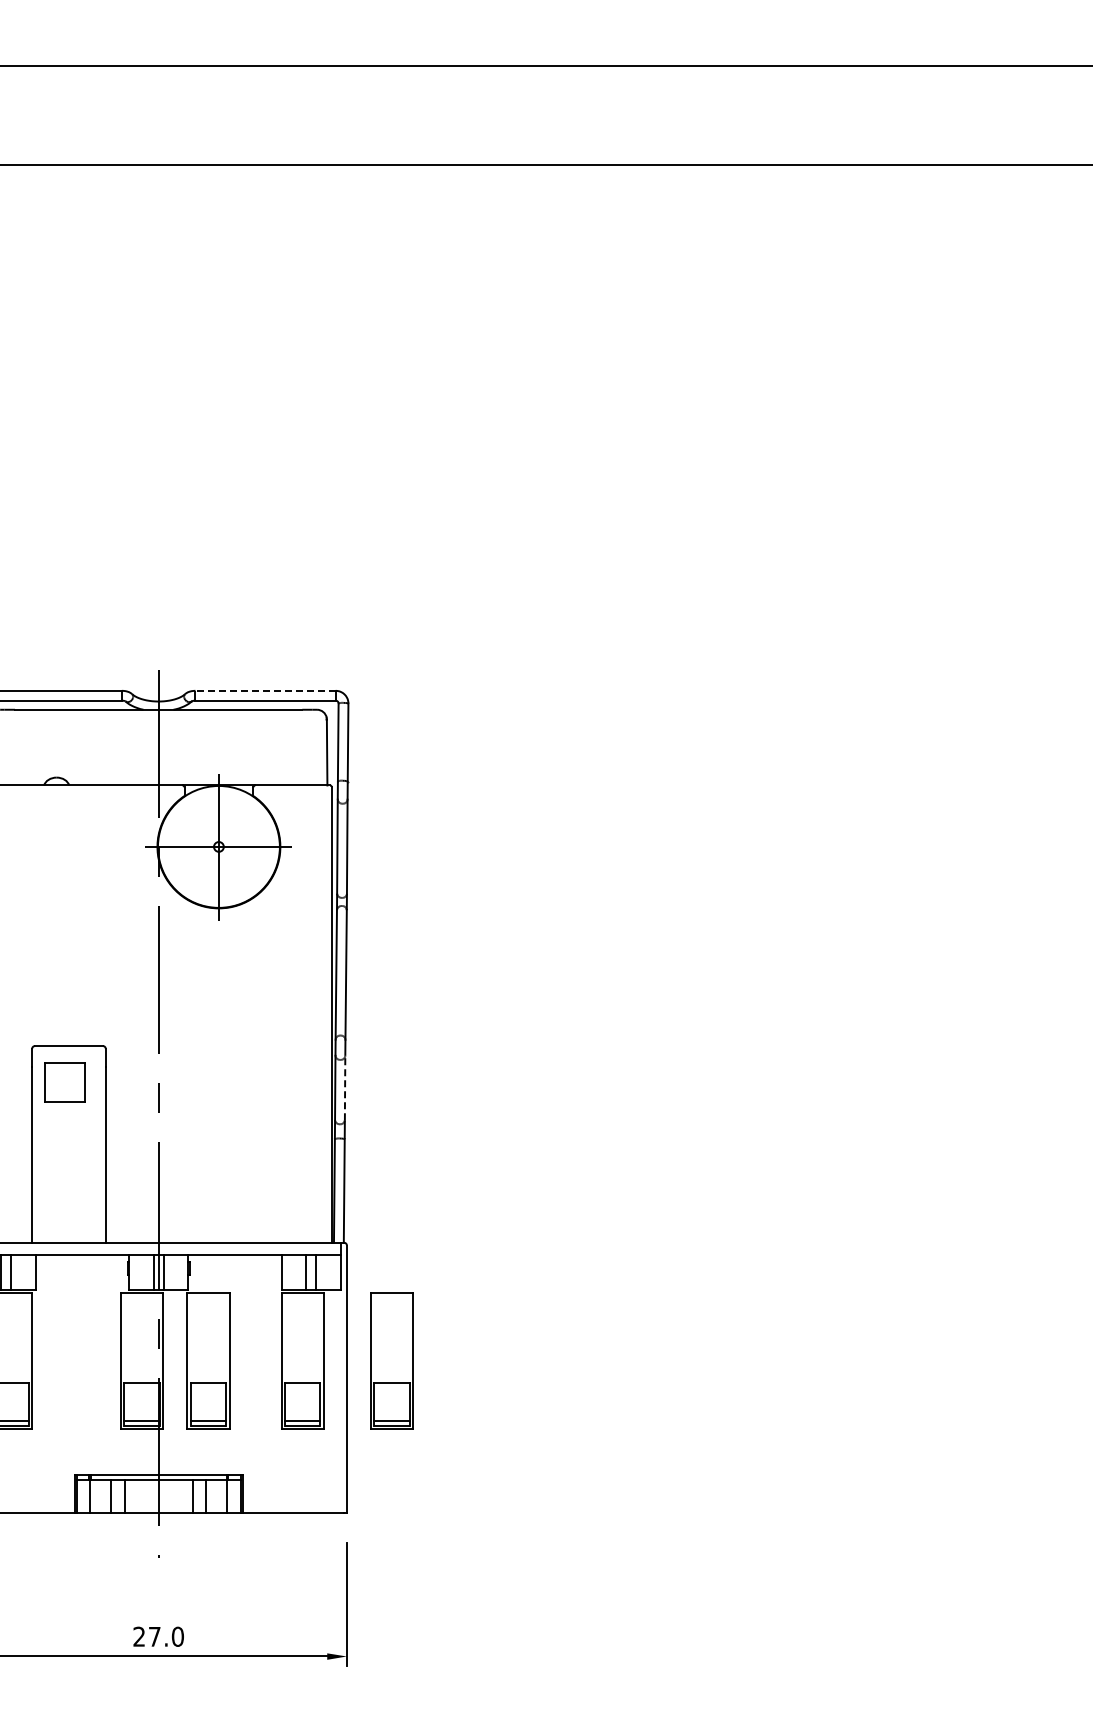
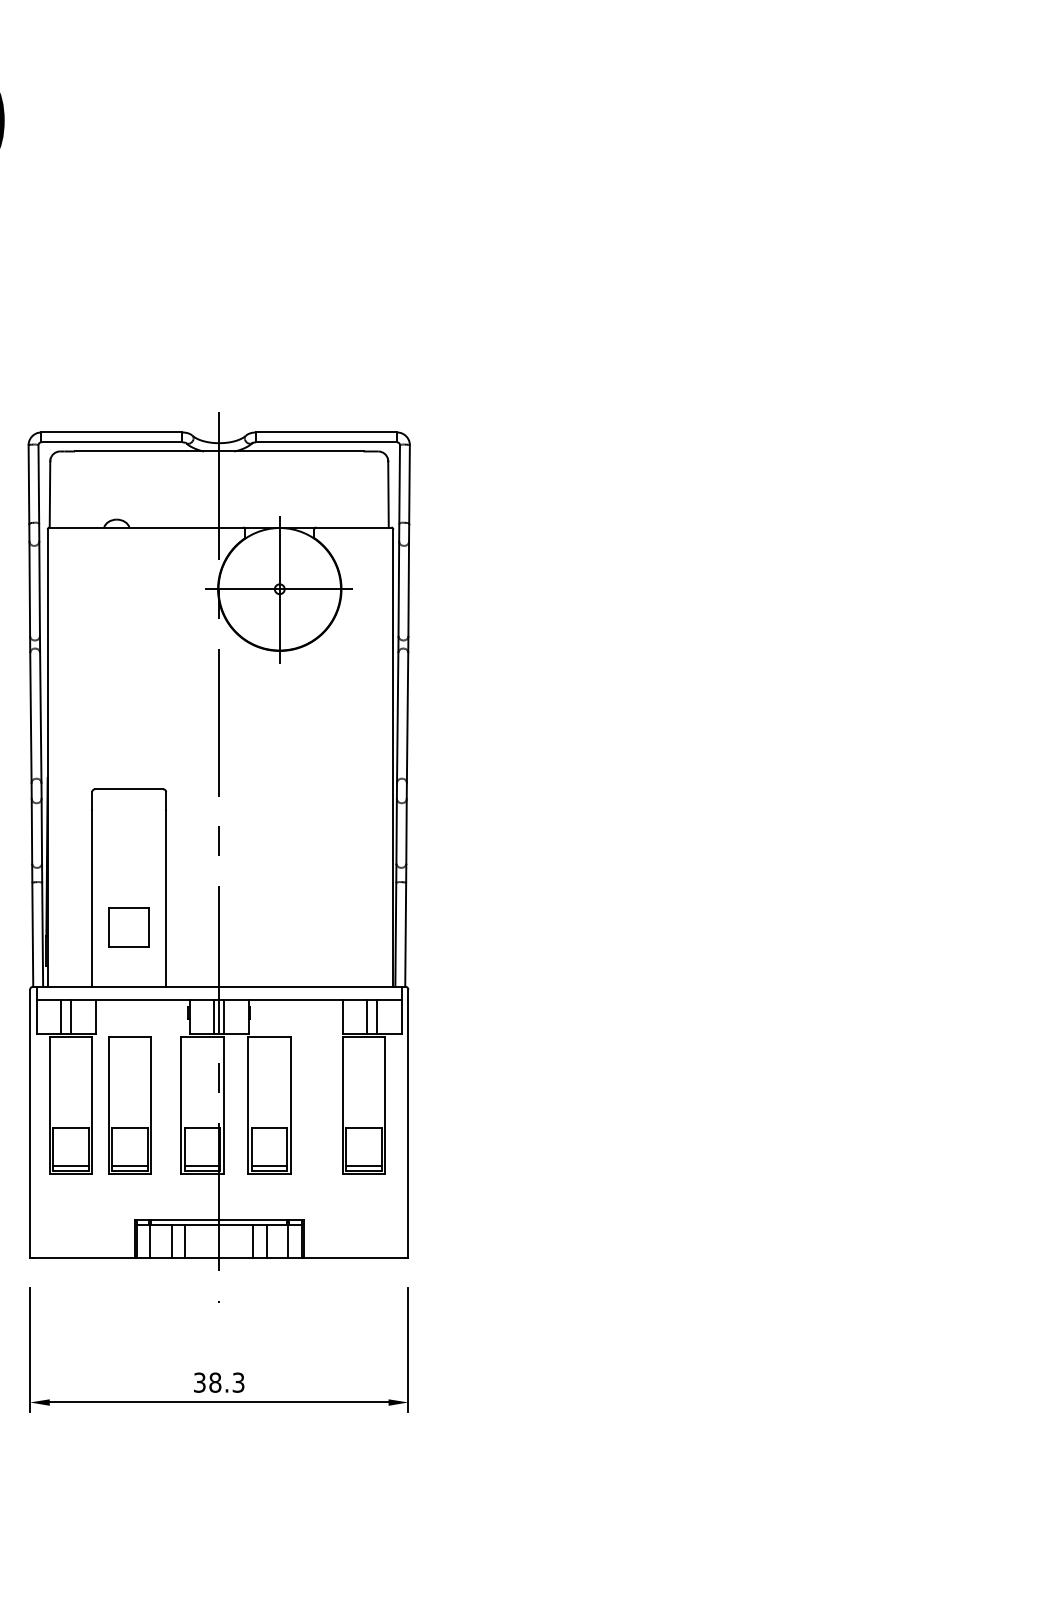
line: (265, 690) -> (326, 432), dashed -> solid
part: (64, 1082) -> (128, 927), moved
line: (345, 1087) -> (406, 830), dashed -> solid
part: (391, 1360) -> (129, 1105), moved
text: (158, 1636) -> (219, 1382), 27.0 -> 38.3

